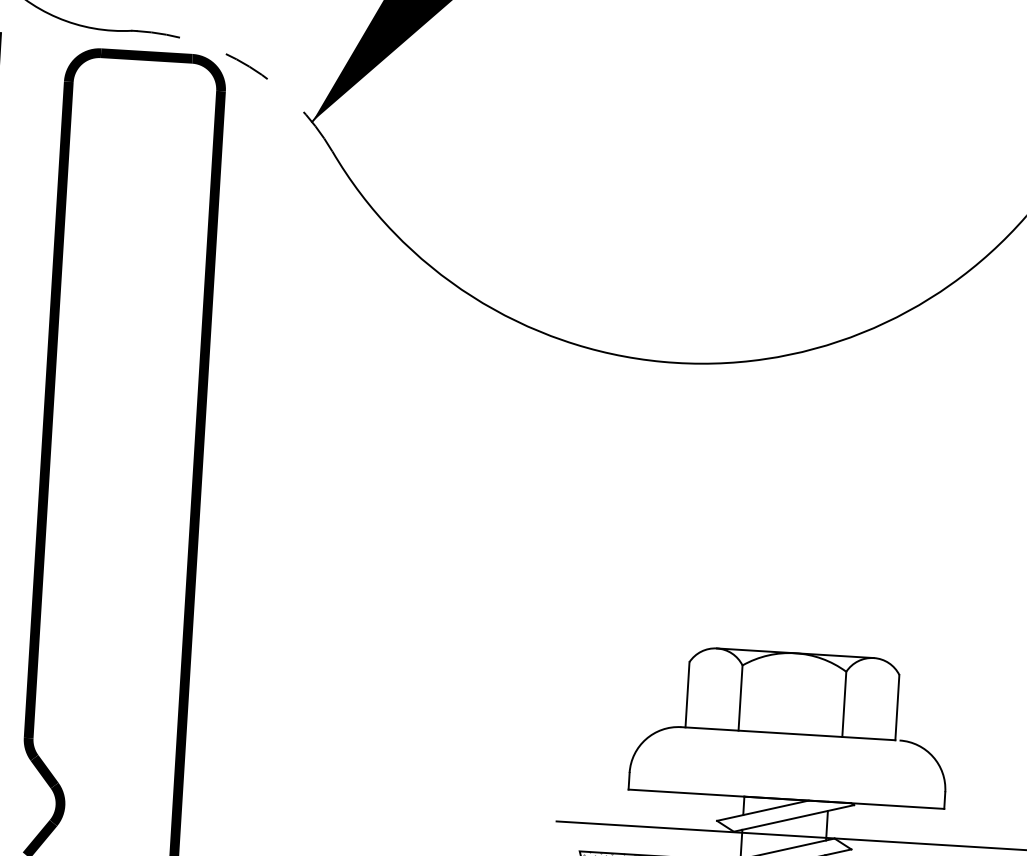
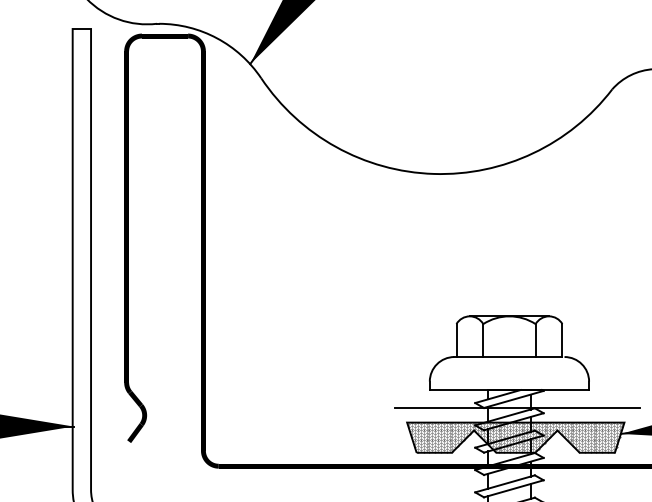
arc: (250, 67) -> (217, 38), dashed -> solid

